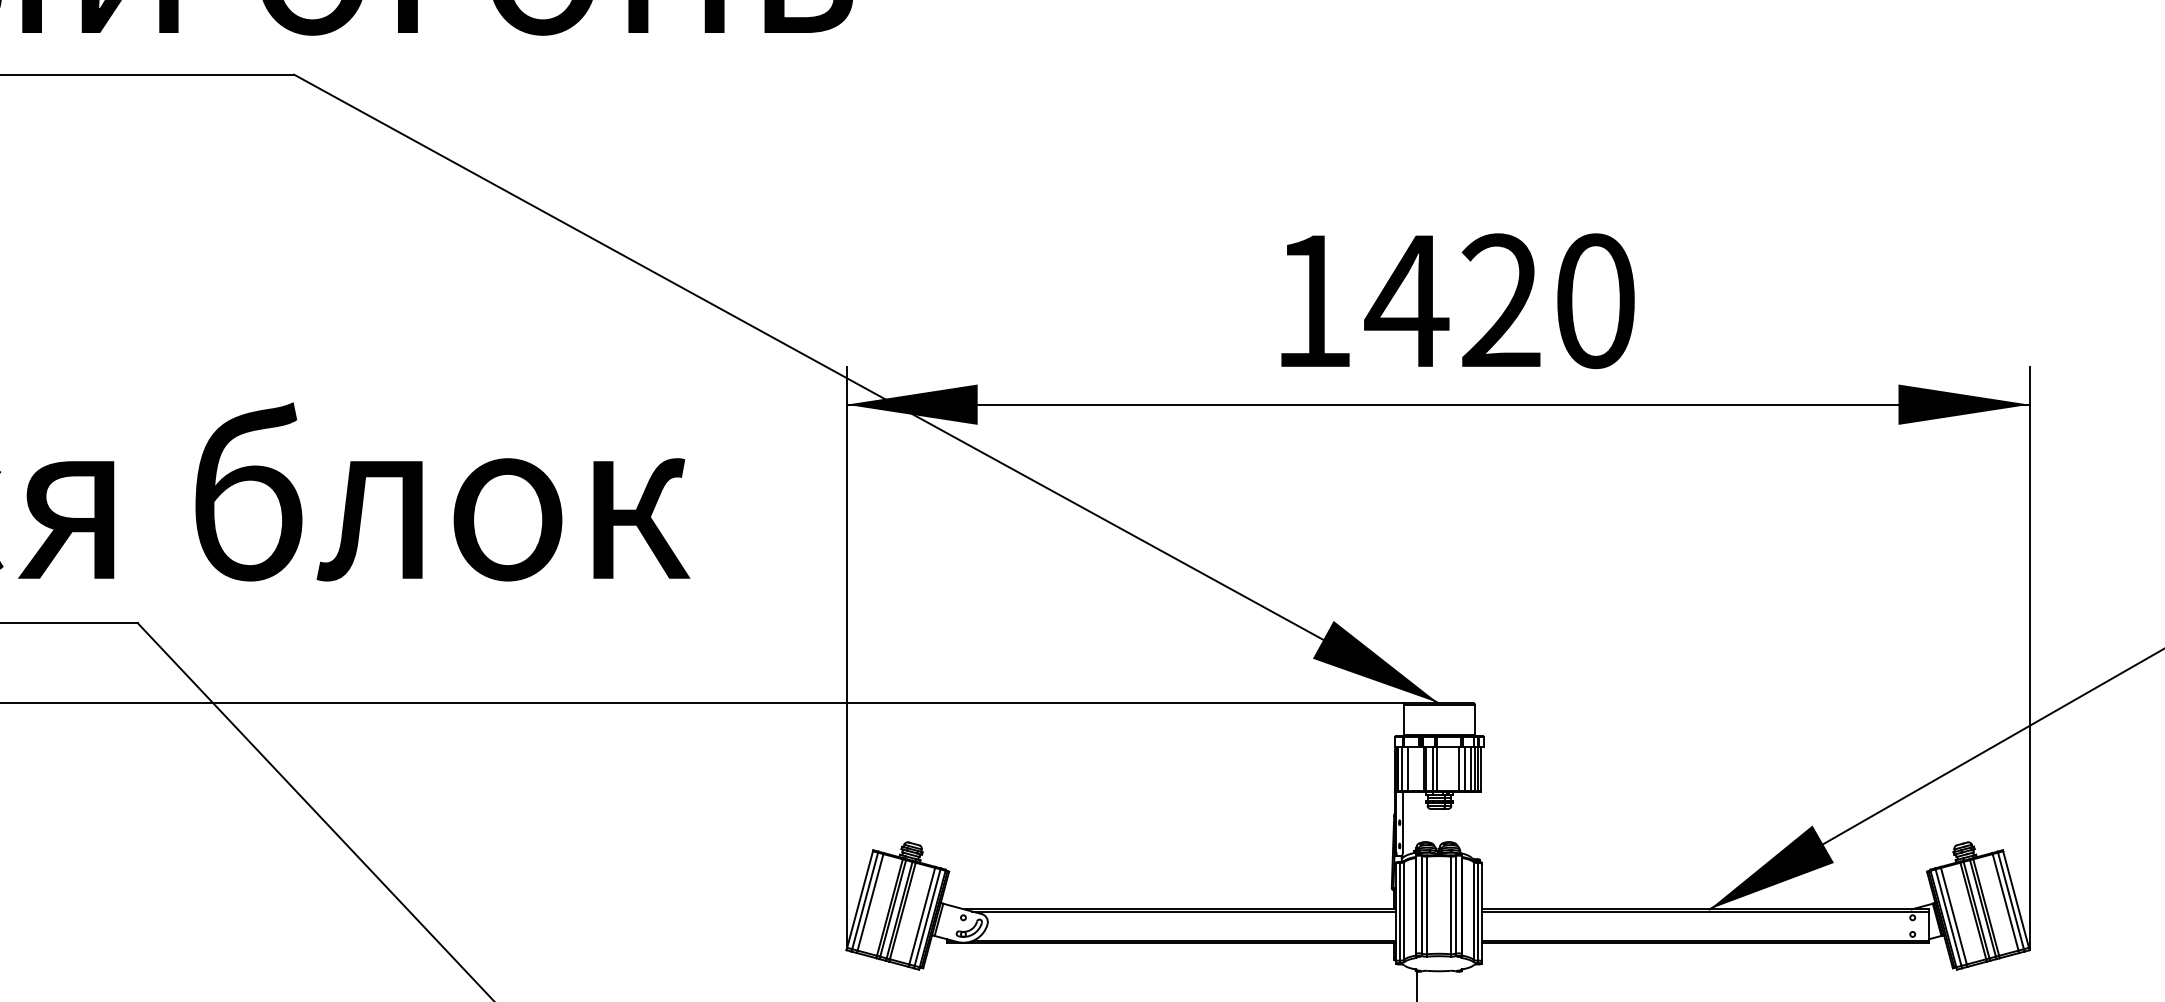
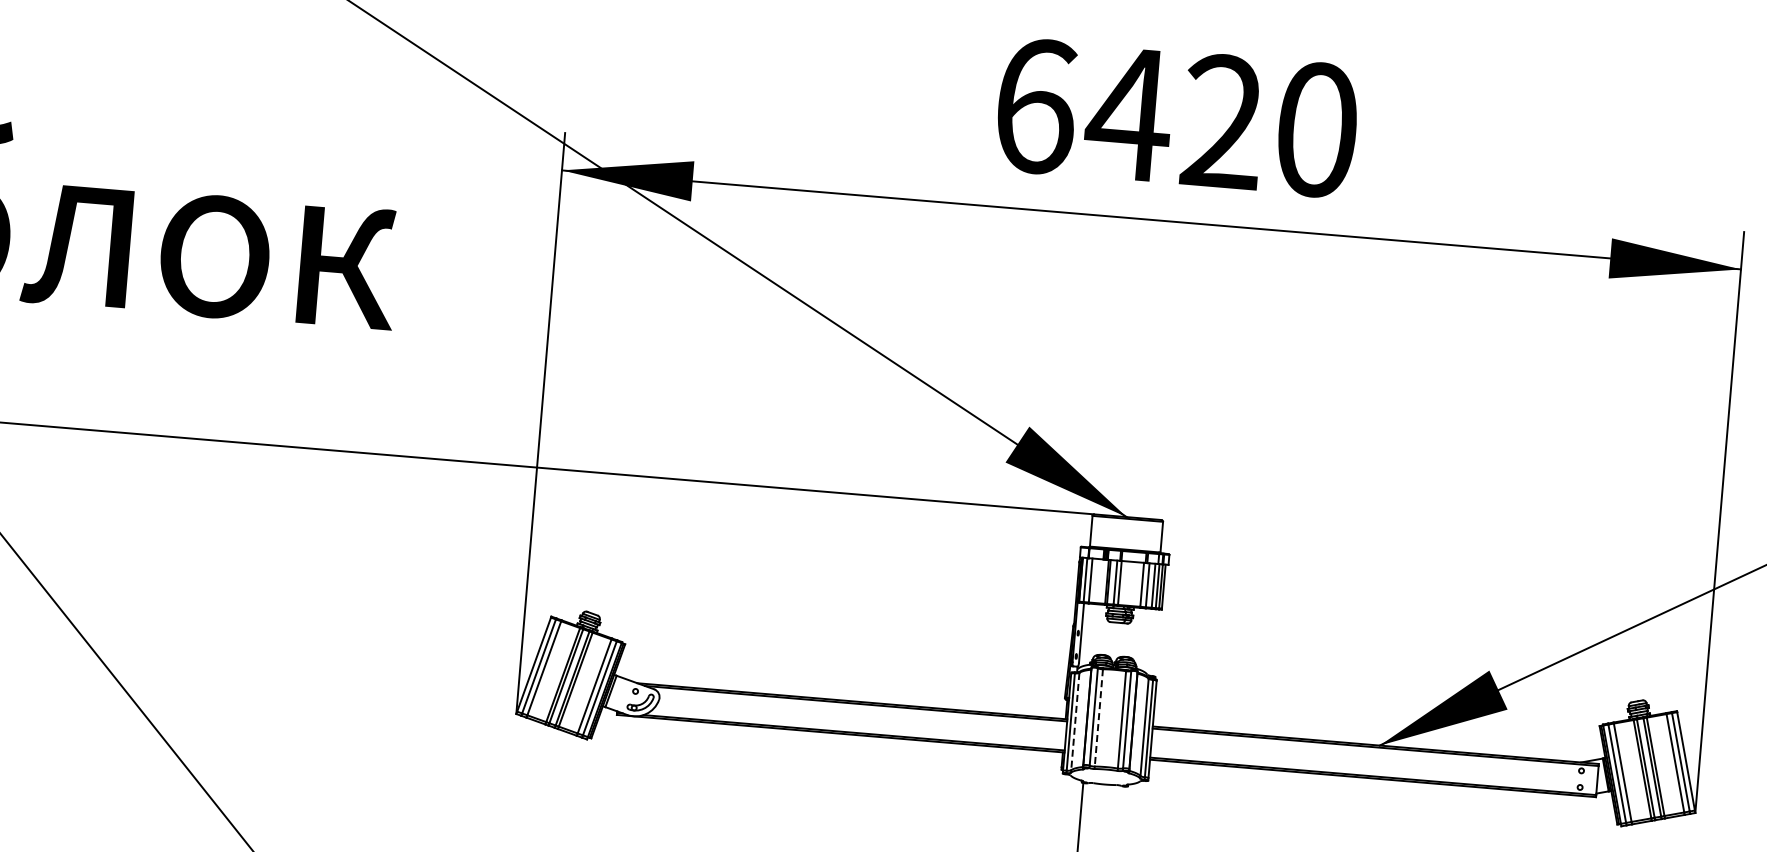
text: (1314, 301) -> (1036, 106), 1420 -> 6420
line: (1427, 905) -> (1099, 718), solid -> dashed
line: (1404, 911) -> (1075, 722), solid -> dashed

